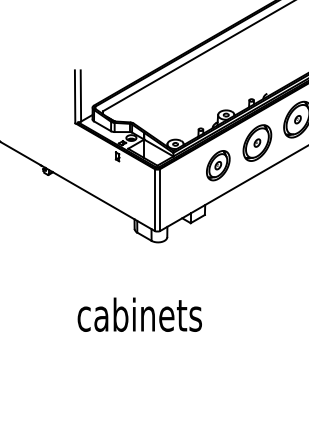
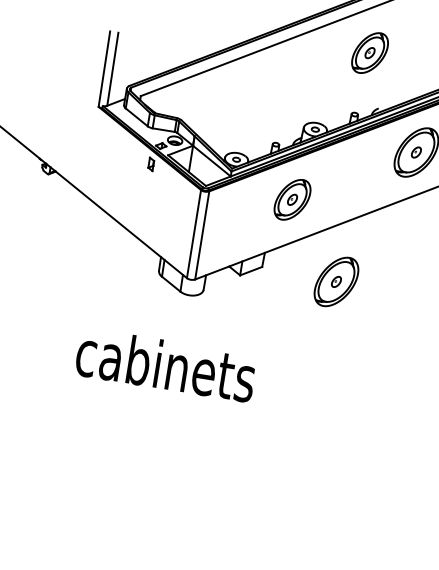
part: (255, 56) -> (370, 52), added
part: (257, 142) -> (336, 281), moved
text: (139, 314) -> (165, 364), moved

